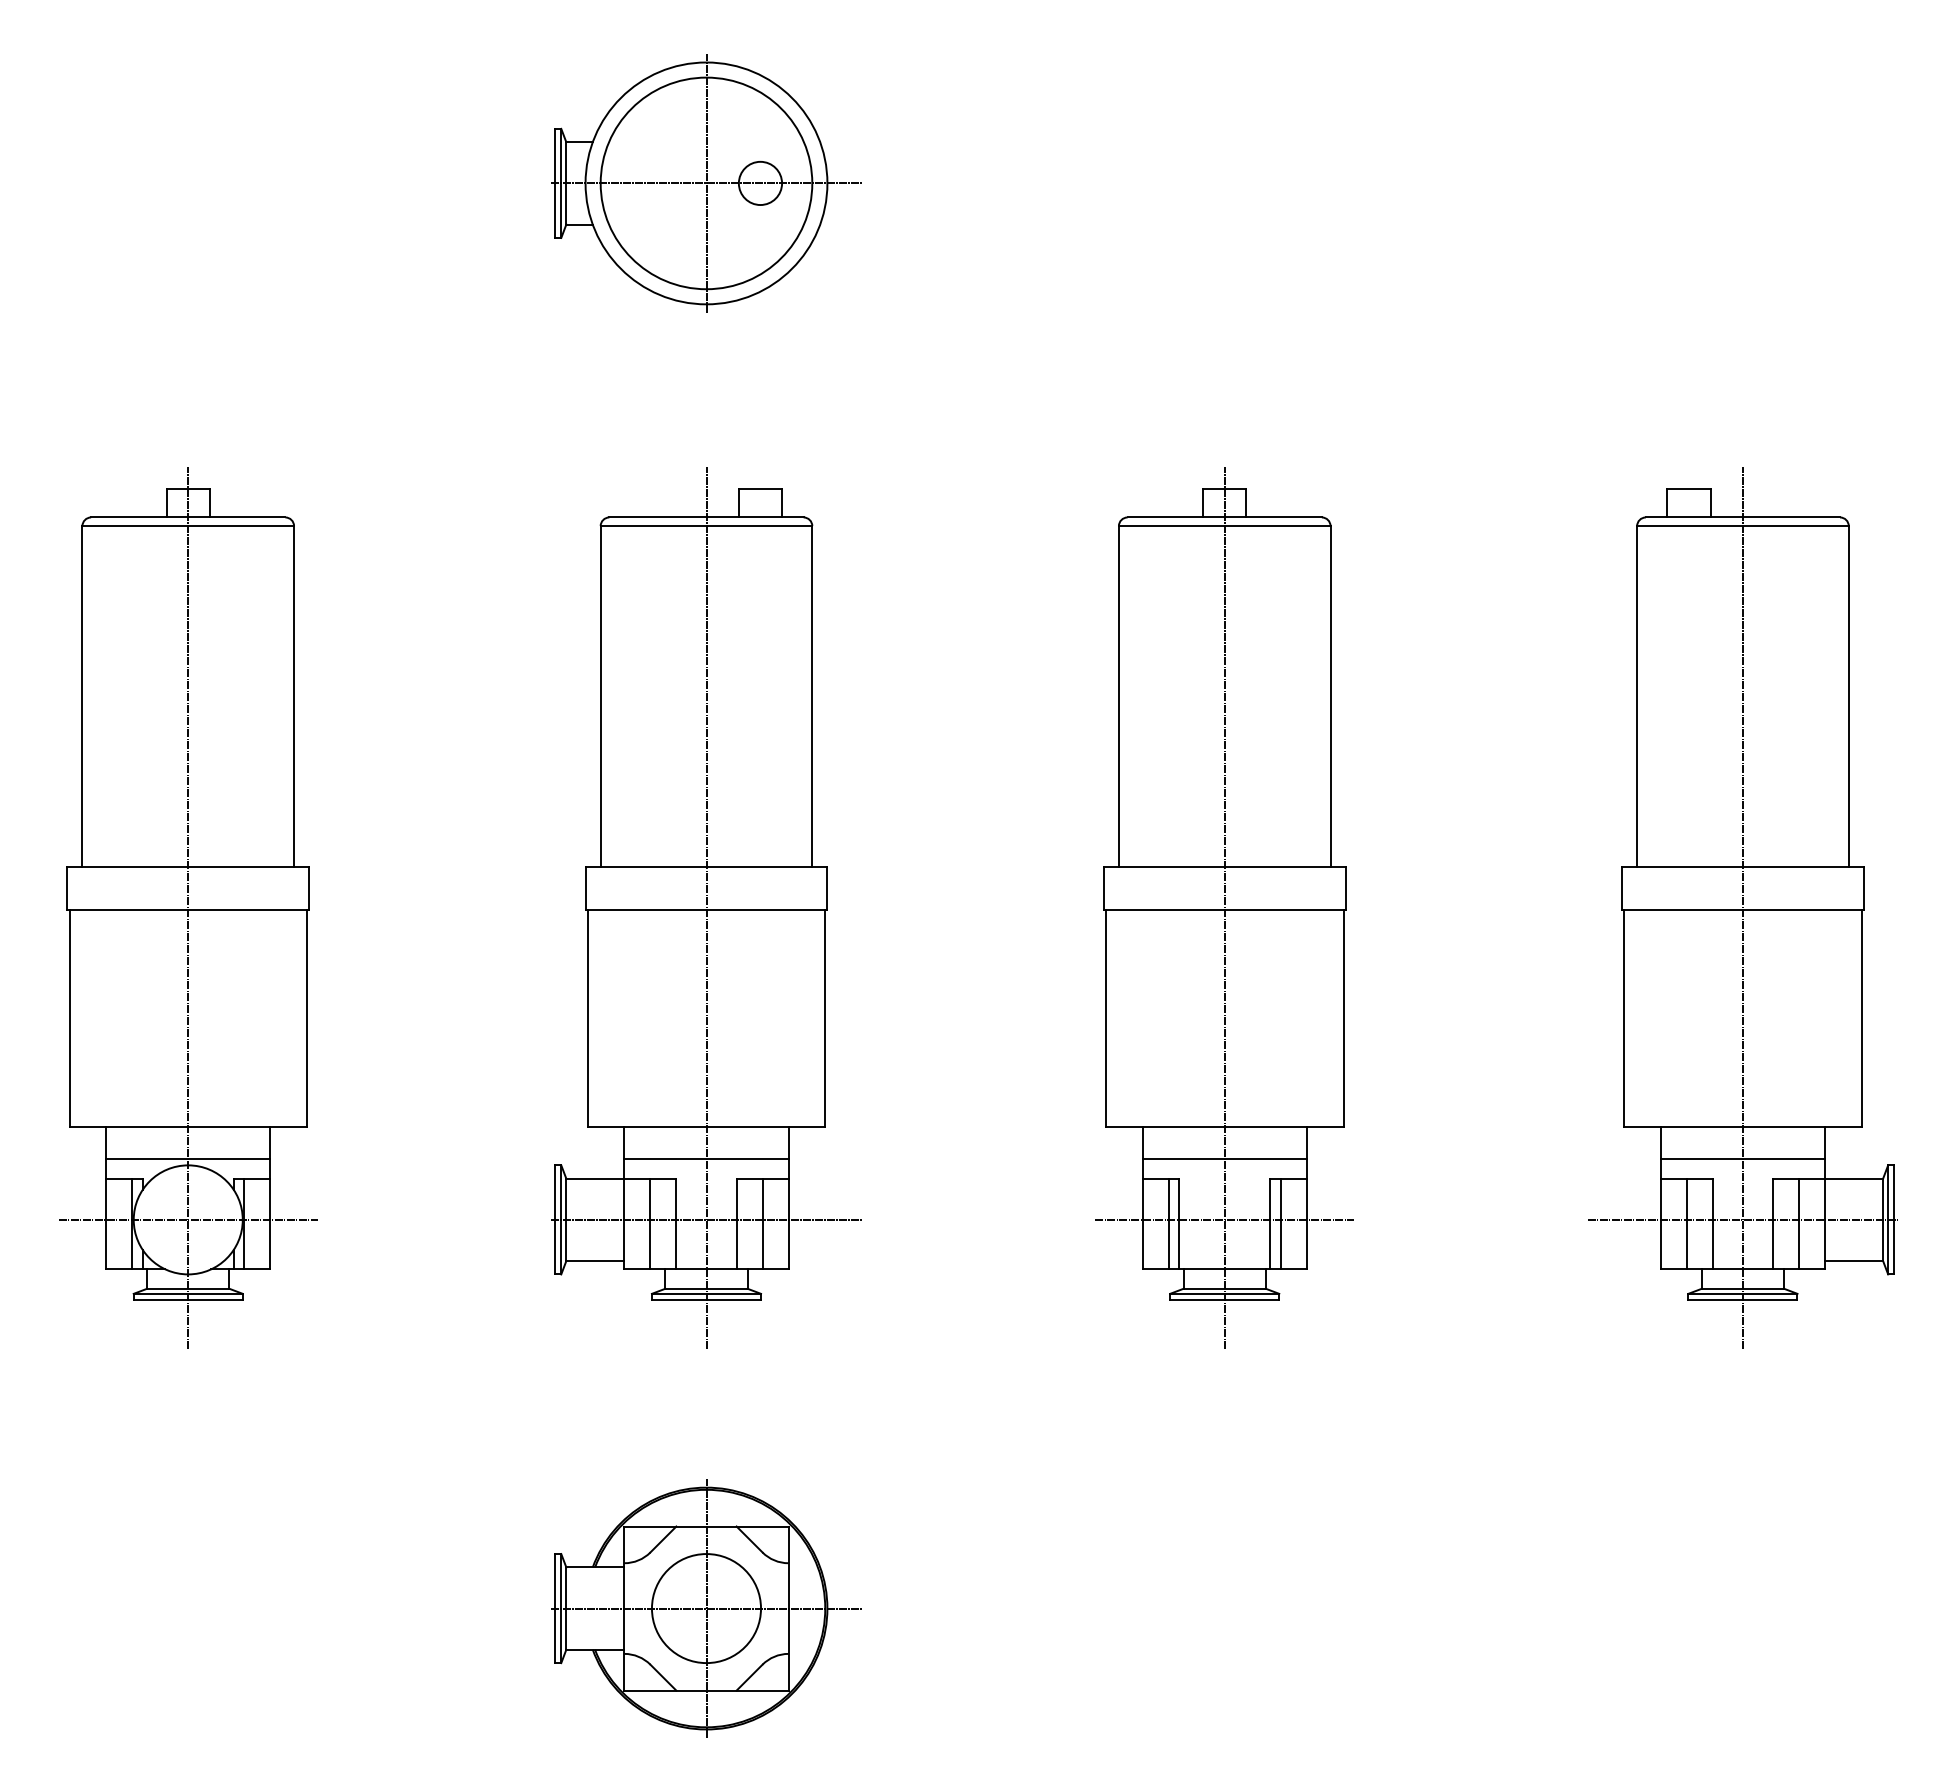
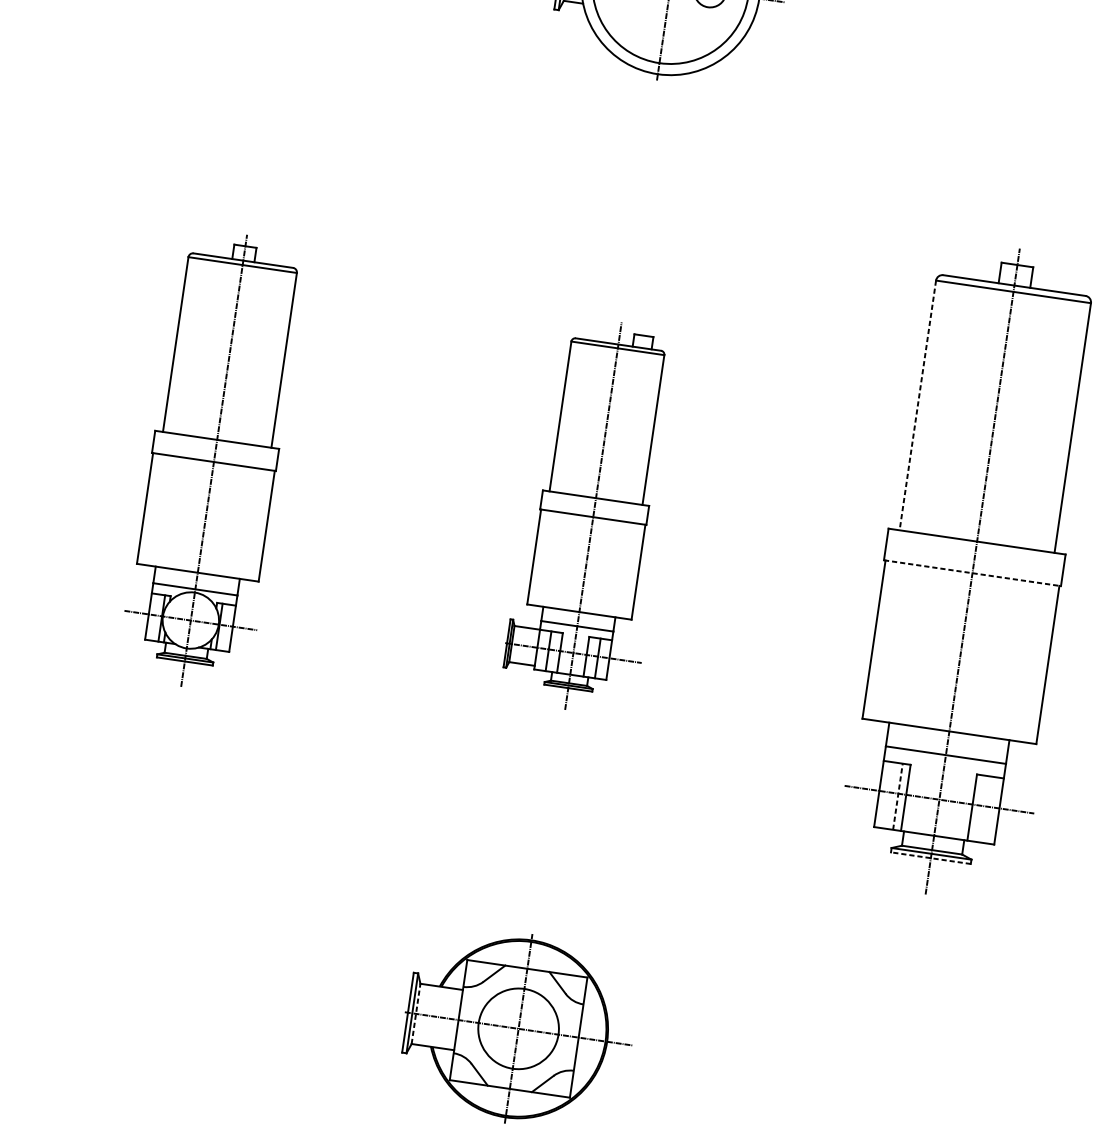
line: (1118, 696) -> (917, 405), solid -> dashed
part: (188, 907) -> (214, 460), size x0.7
part: (706, 907) -> (593, 515), size x0.6
line: (1224, 910) -> (972, 573), solid -> dashed
line: (1168, 1223) -> (897, 796), solid -> dashed
line: (1280, 1223) -> (979, 808), removed
line: (1224, 1299) -> (930, 857), solid -> dashed
line: (566, 1608) -> (416, 1013), solid -> dashed

